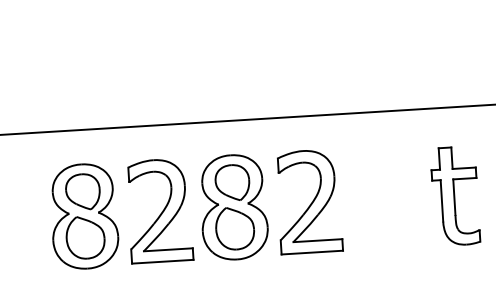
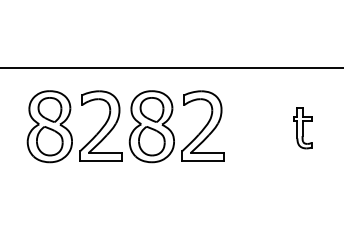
part: (454, 196) -> (302, 128), size x0.6

